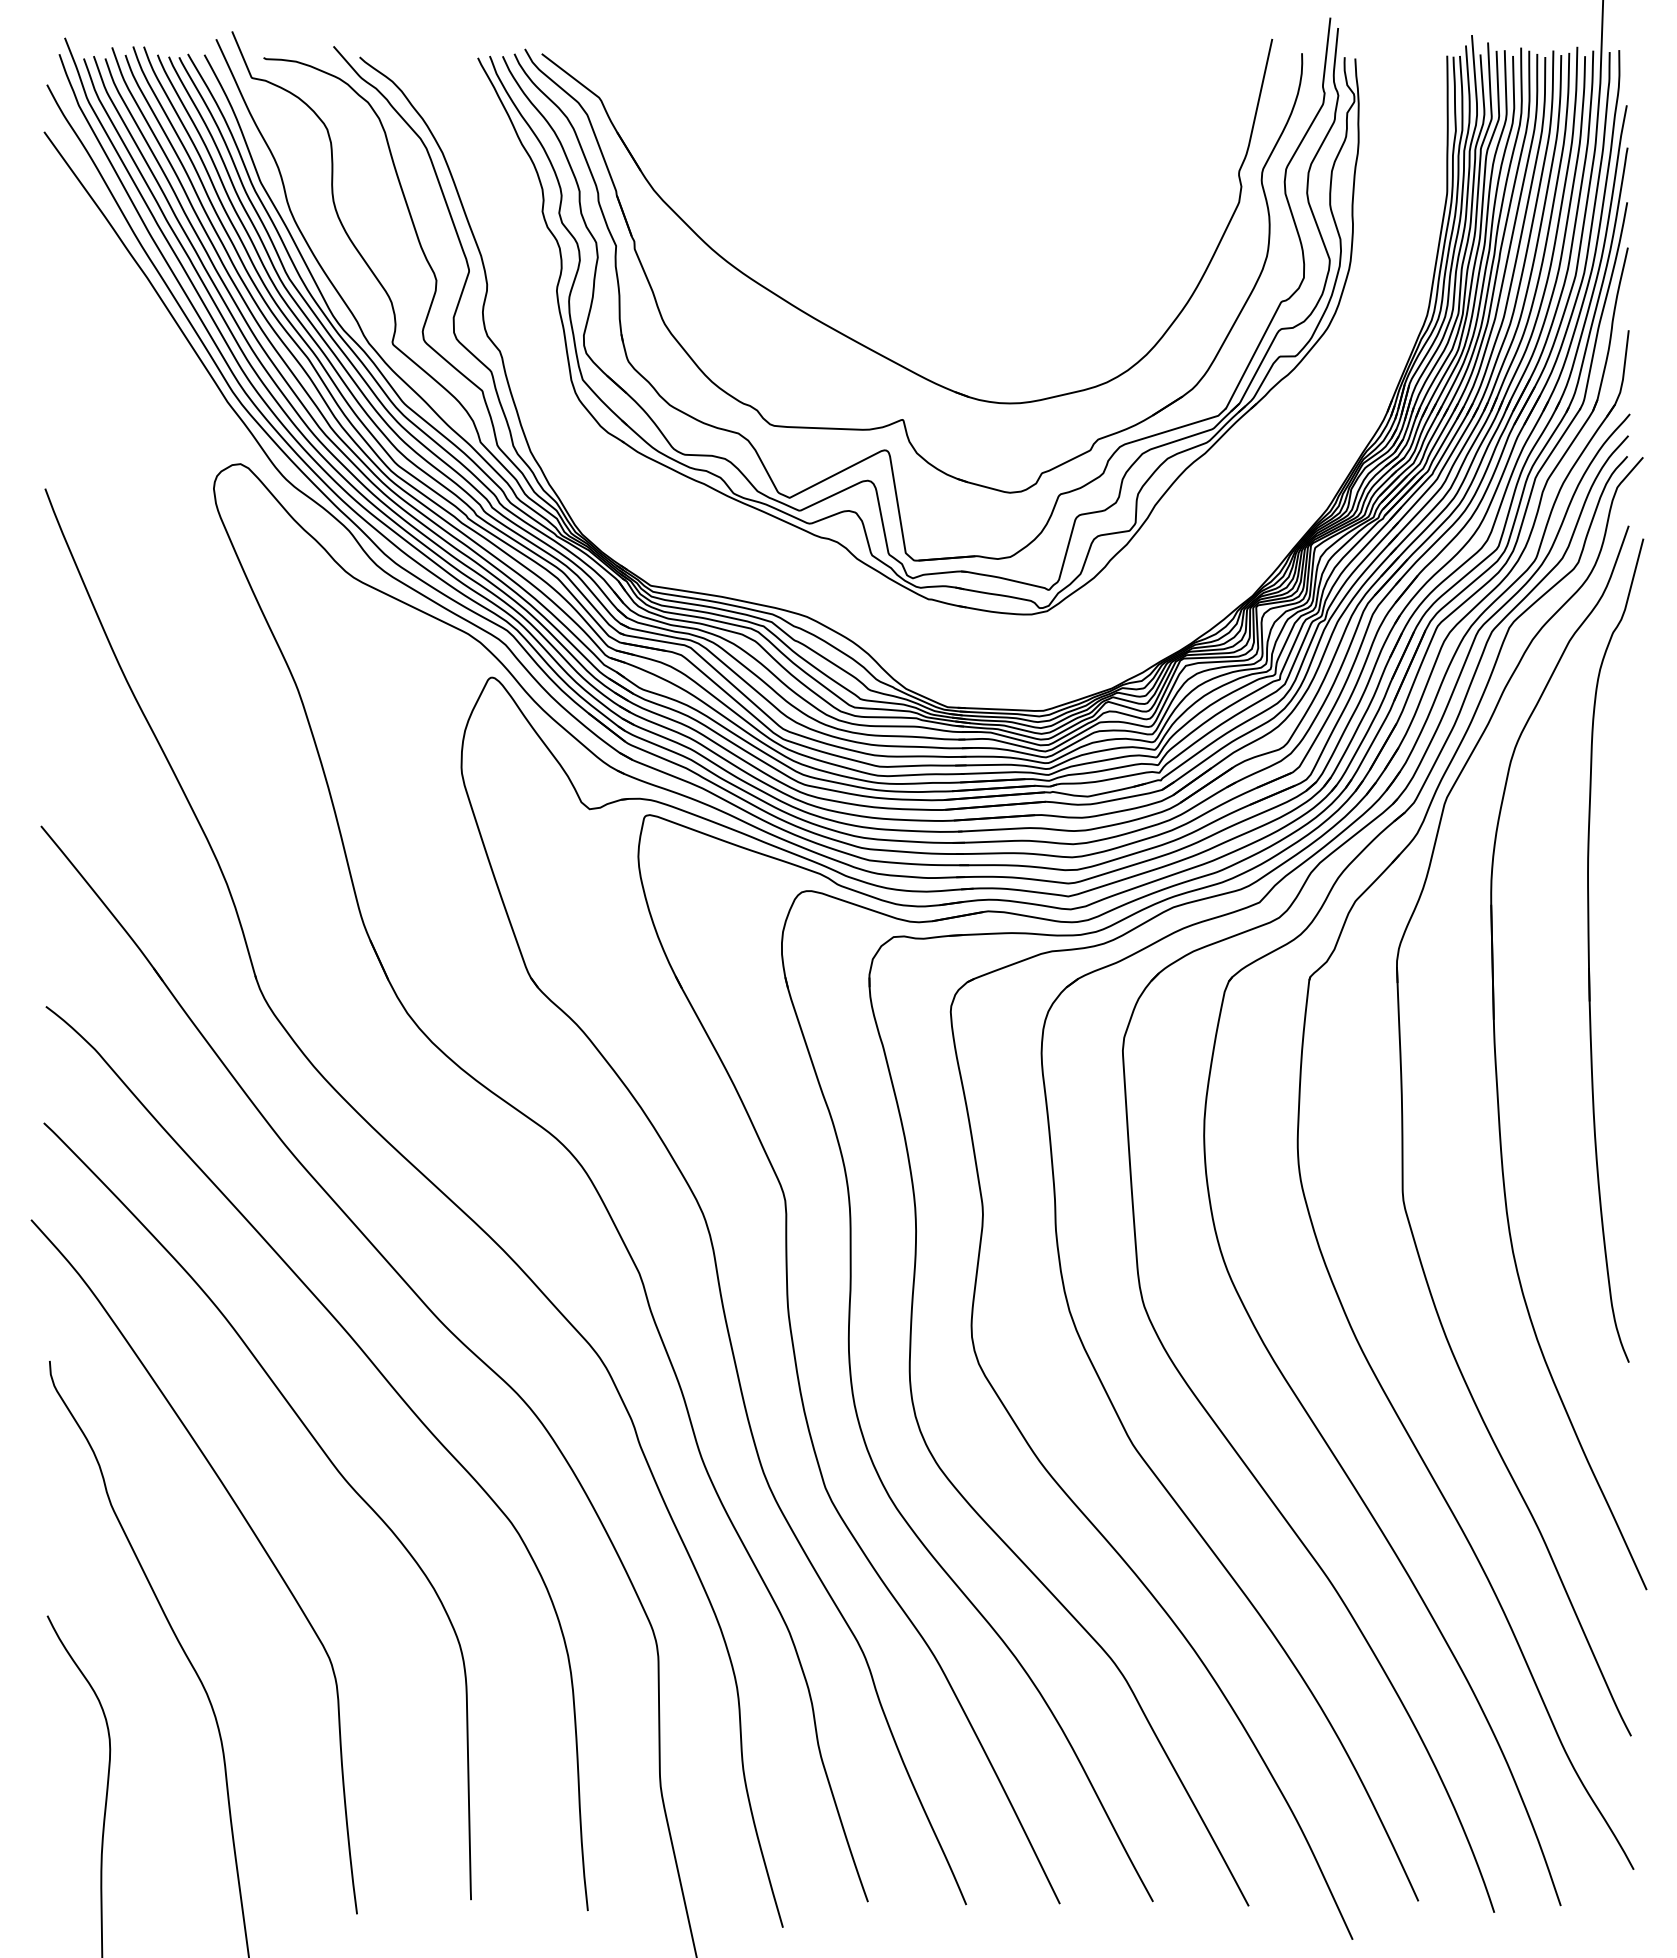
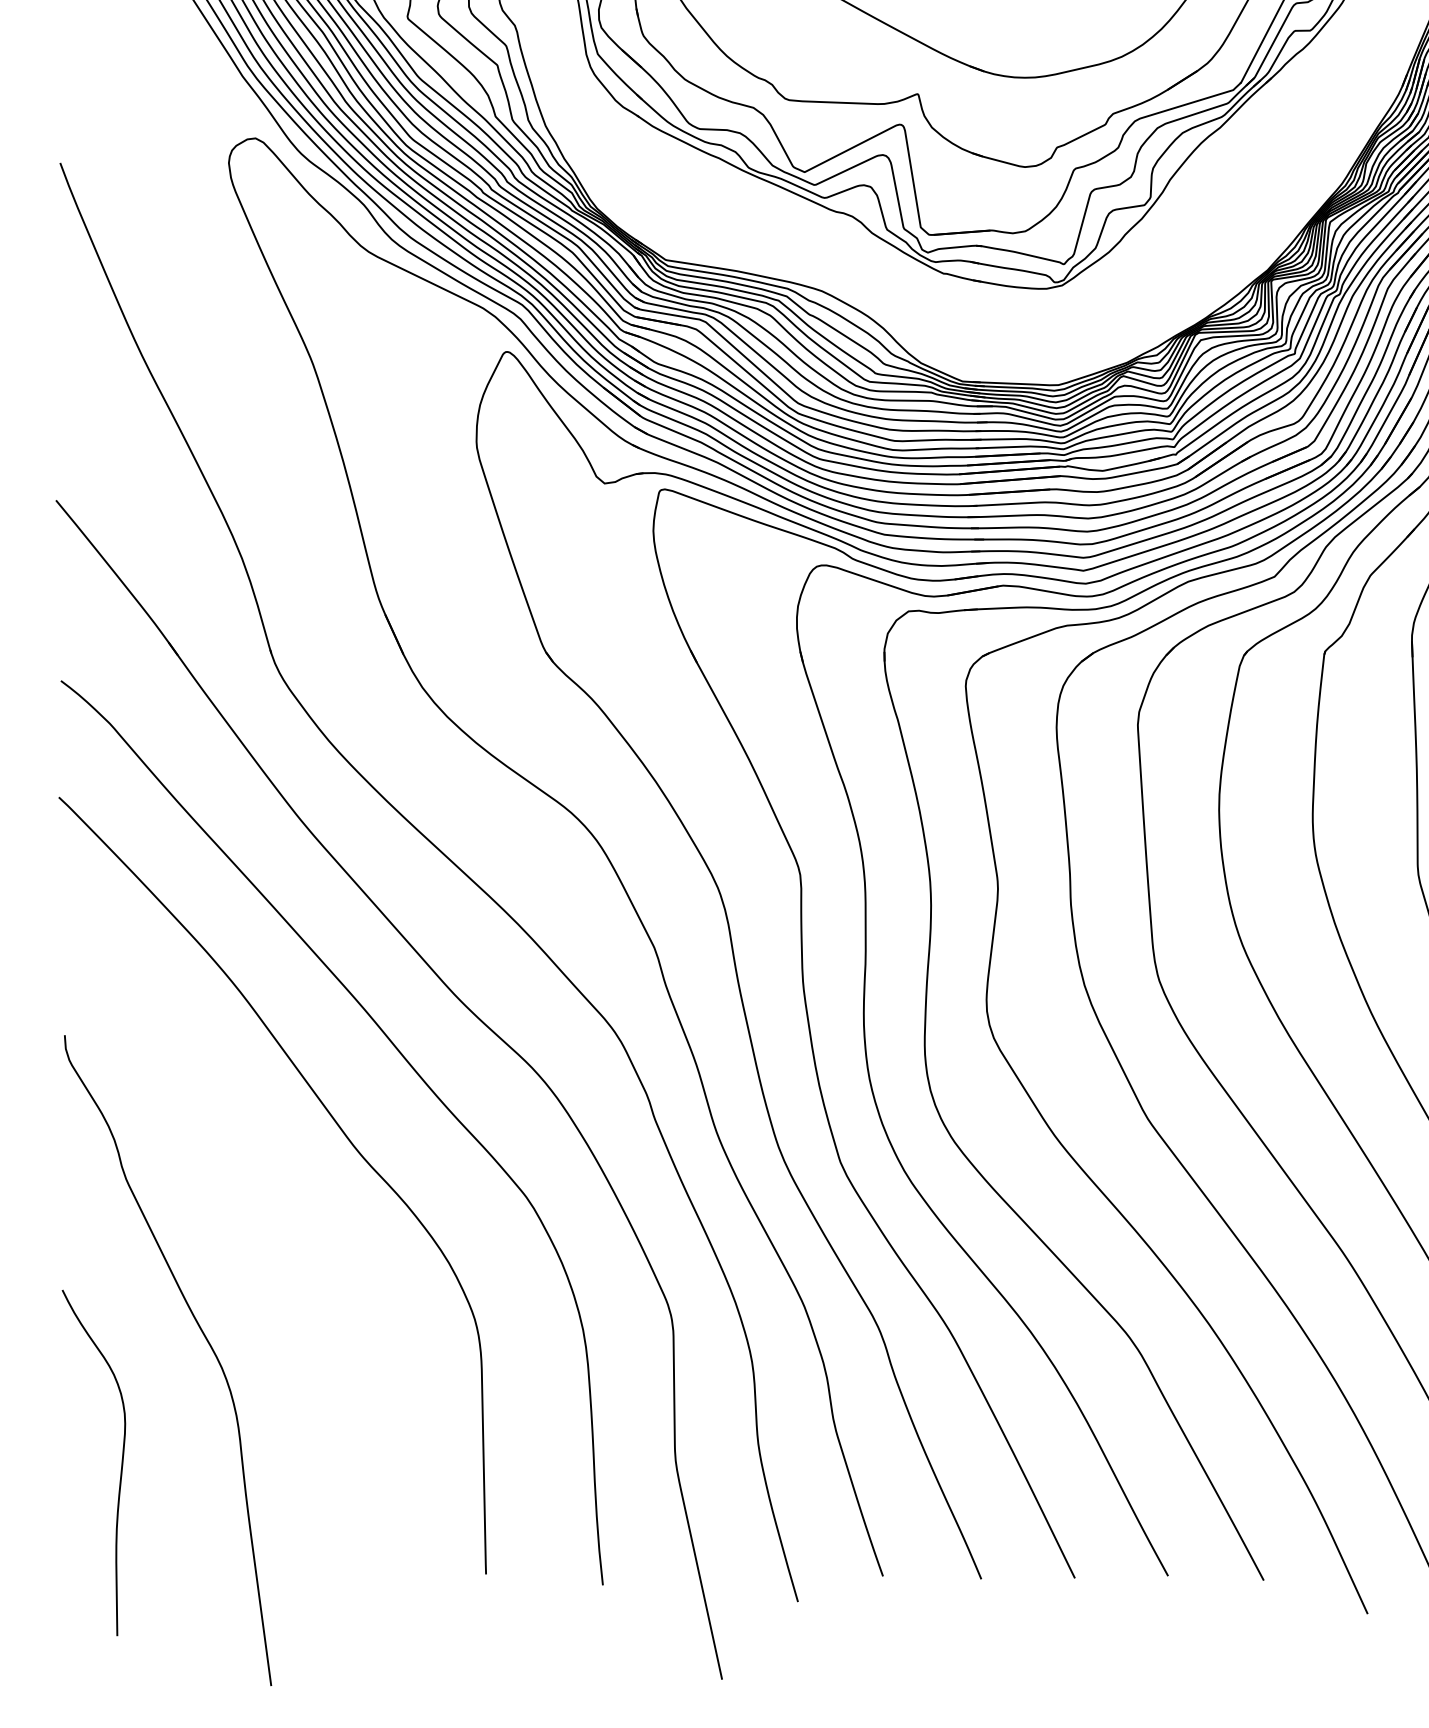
curve: (250, 1529) -> (265, 1203), removed

